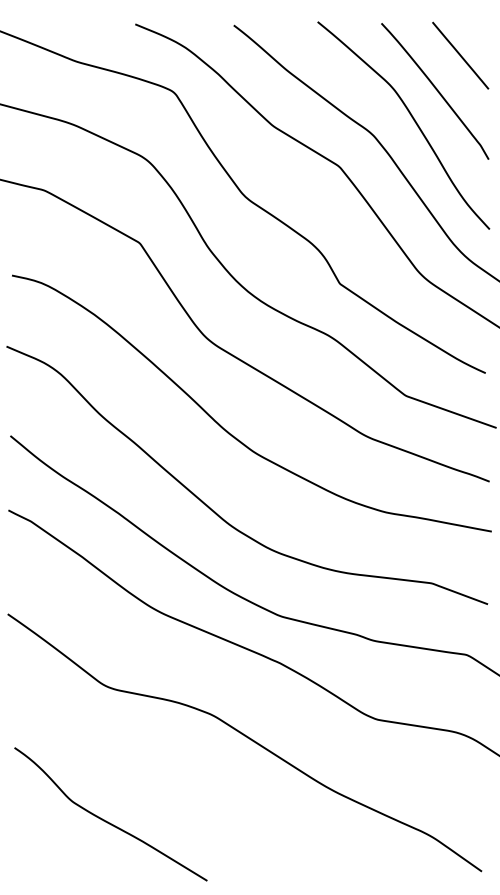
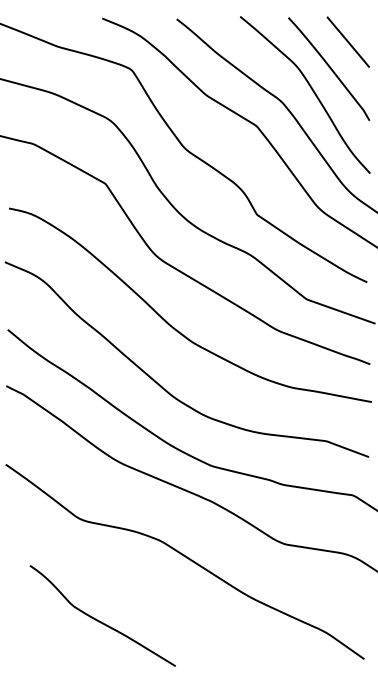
curve: (106, 820) -> (99, 620), moved

